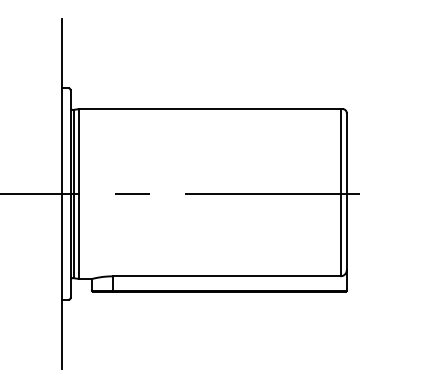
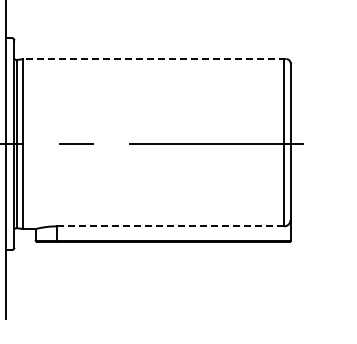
line: (210, 109) -> (154, 59), solid -> dashed
line: (226, 276) -> (170, 226), solid -> dashed

